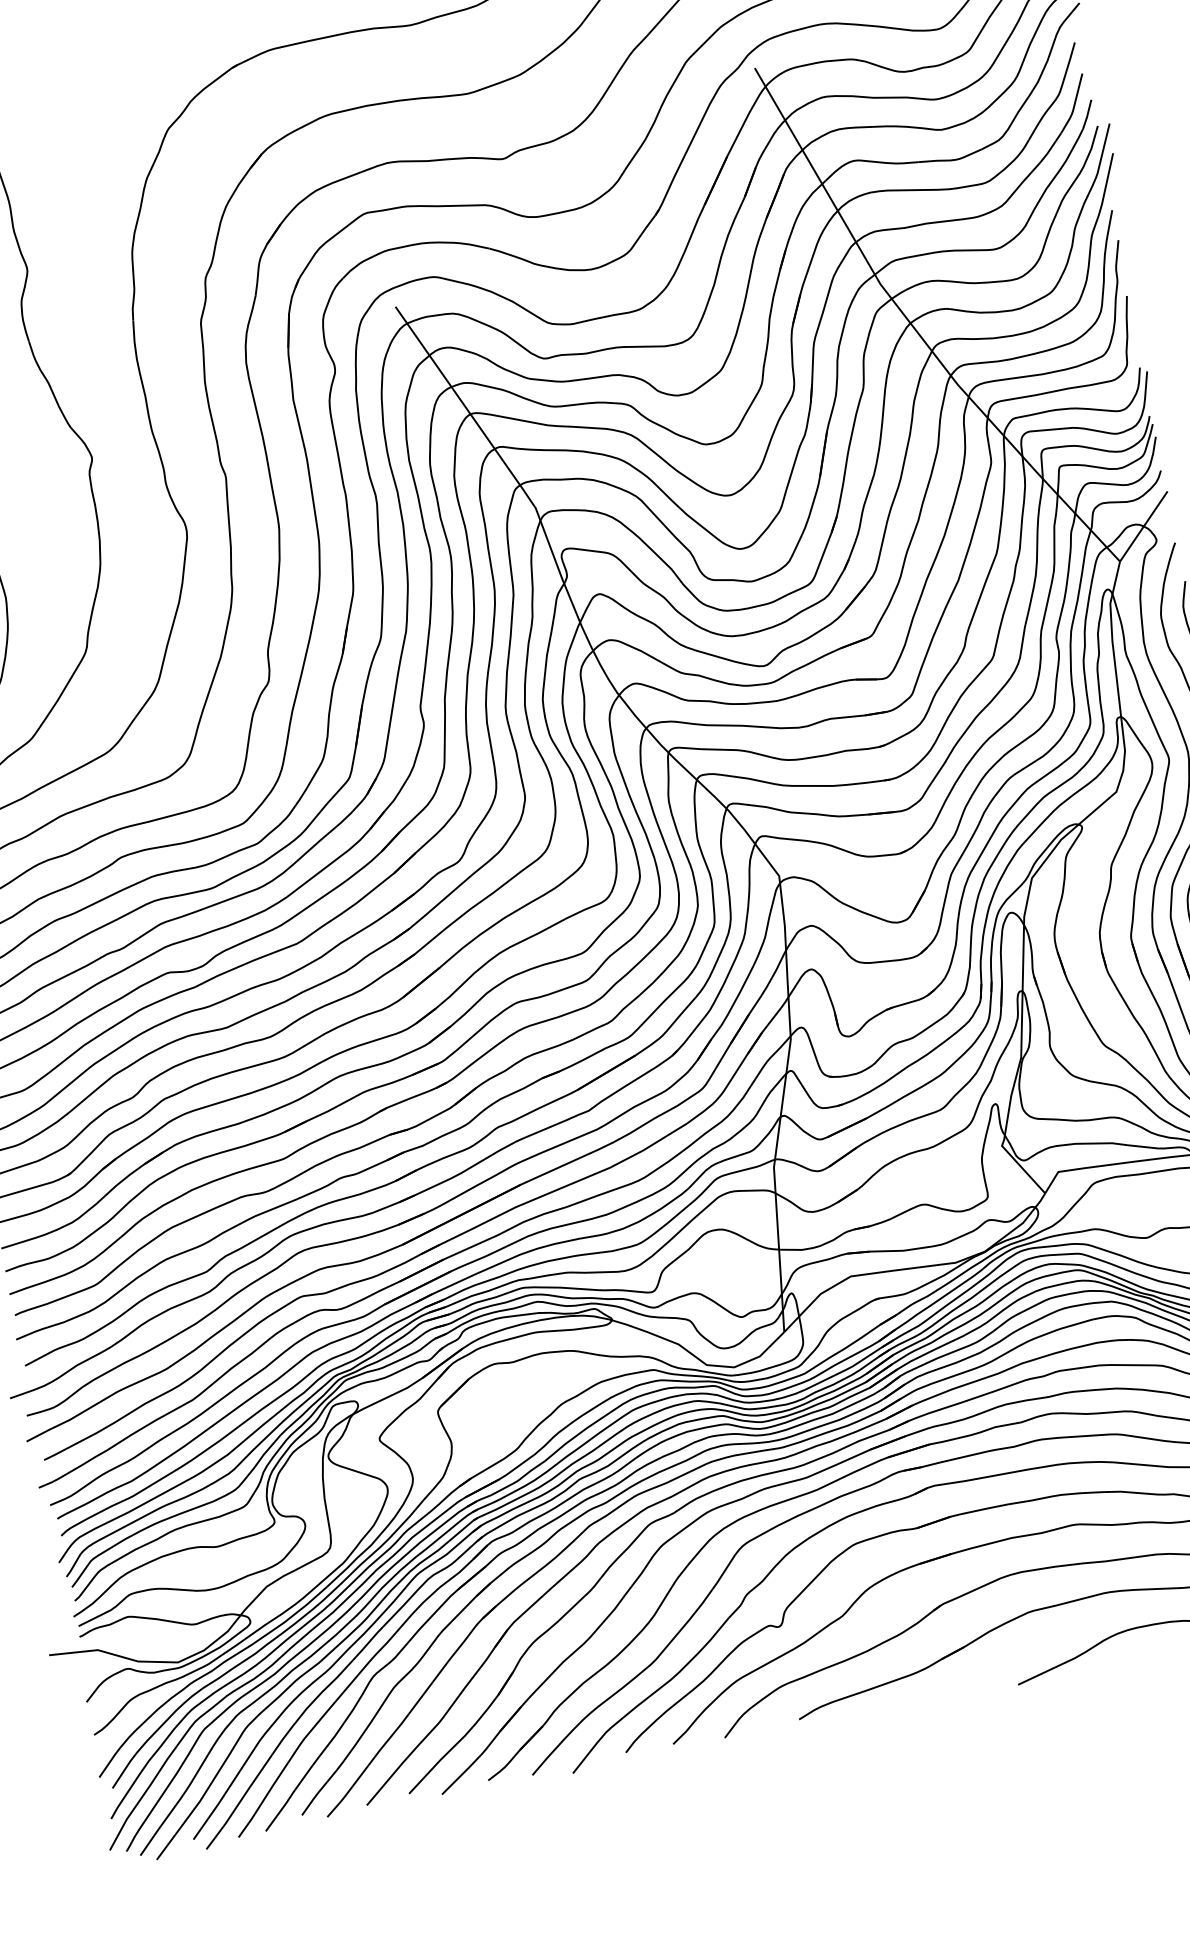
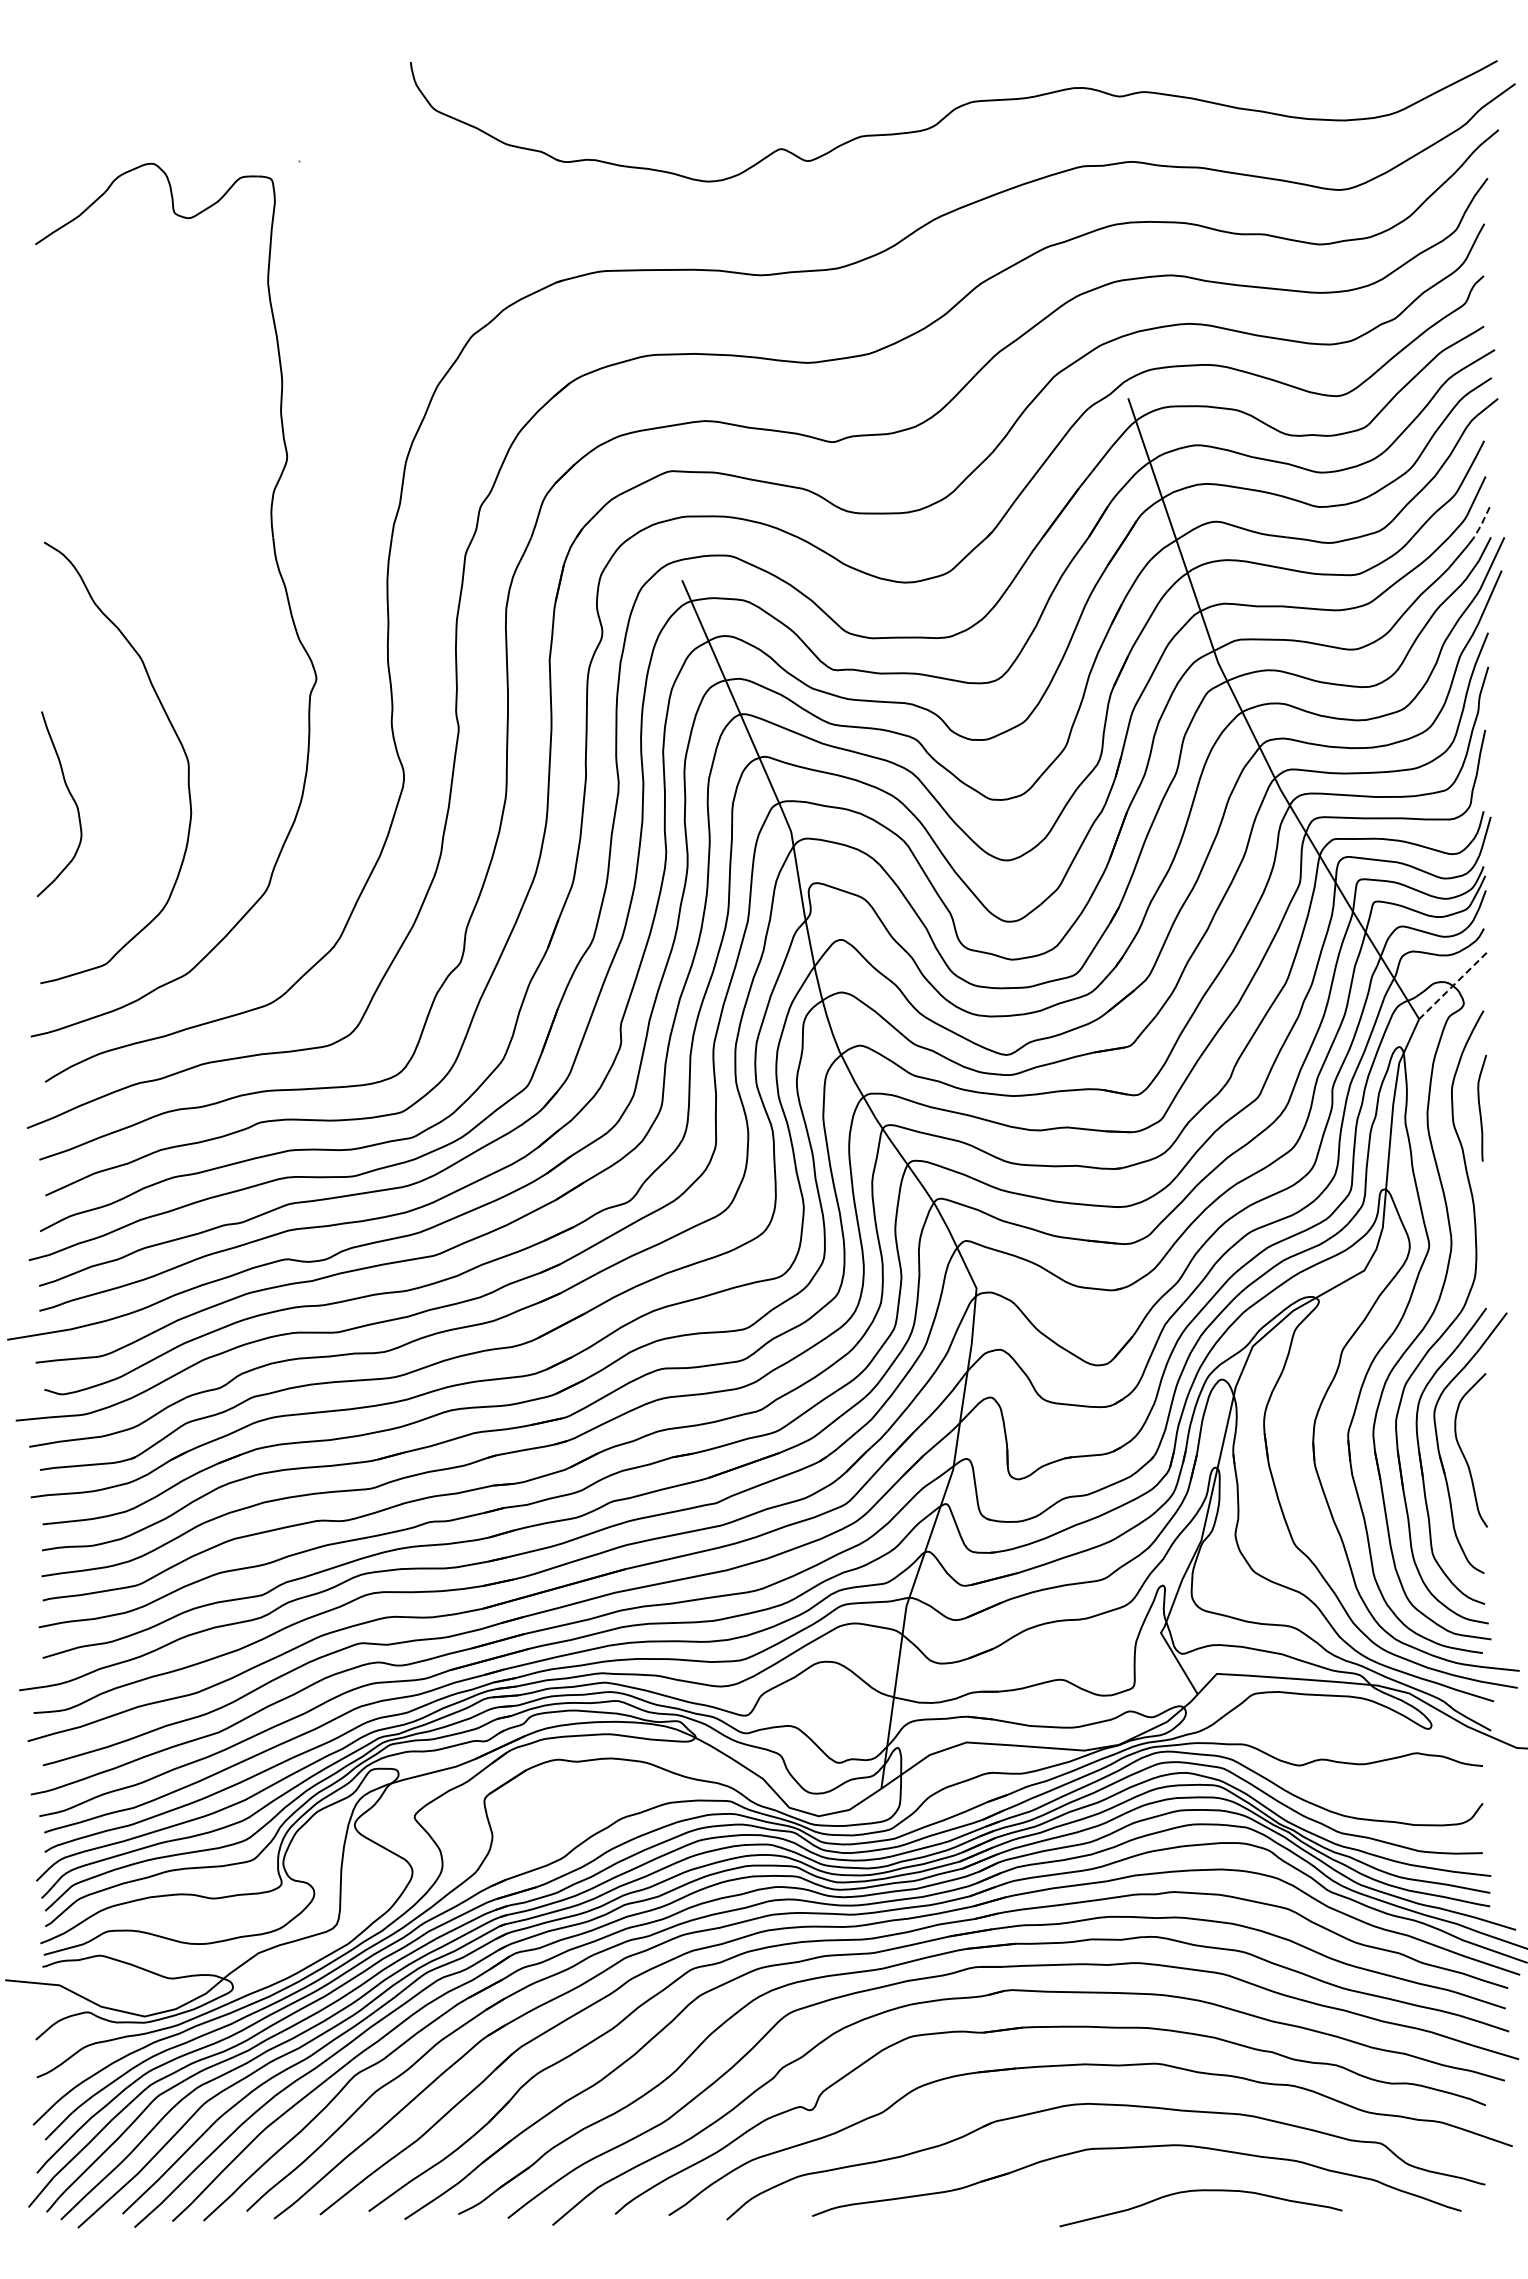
line: (1087, 114) -> (1482, 522), solid -> dashed
line: (1143, 527) -> (1452, 986), solid -> dashed

